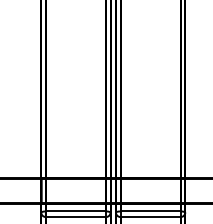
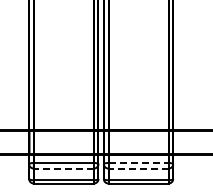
line: (151, 211) -> (139, 163), solid -> dashed
line: (75, 217) -> (63, 169), solid -> dashed
line: (150, 217) -> (138, 169), solid -> dashed

